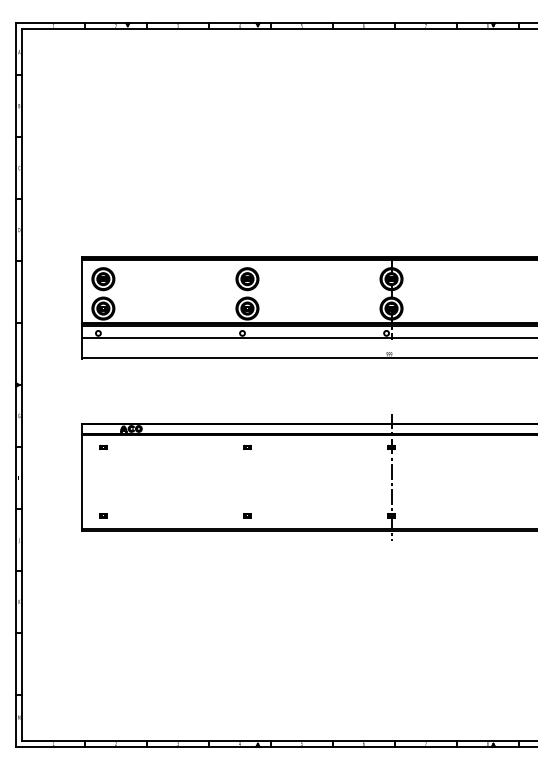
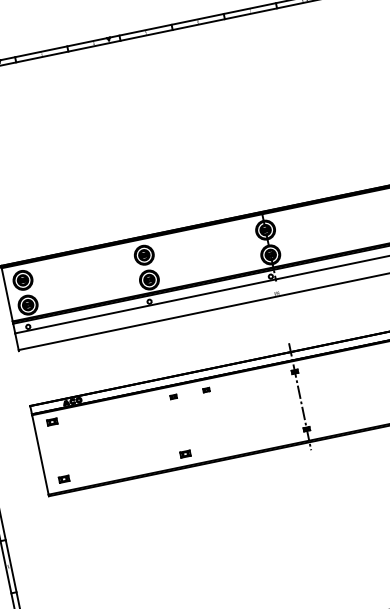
part: (103, 447) -> (52, 422), size x1.6
part: (286, 447) -> (206, 390), added
part: (103, 515) -> (64, 479), size x1.6
part: (247, 515) -> (185, 454), size x1.6

